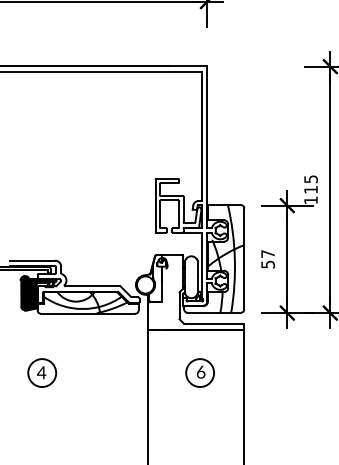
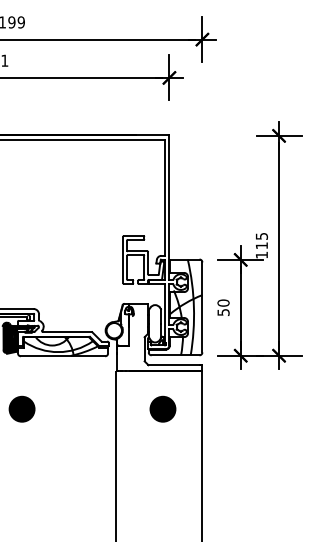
text: (267, 253) -> (223, 302), 57 -> 50
fill: (41, 372) -> (21, 408), added
fill: (199, 372) -> (162, 408), added

